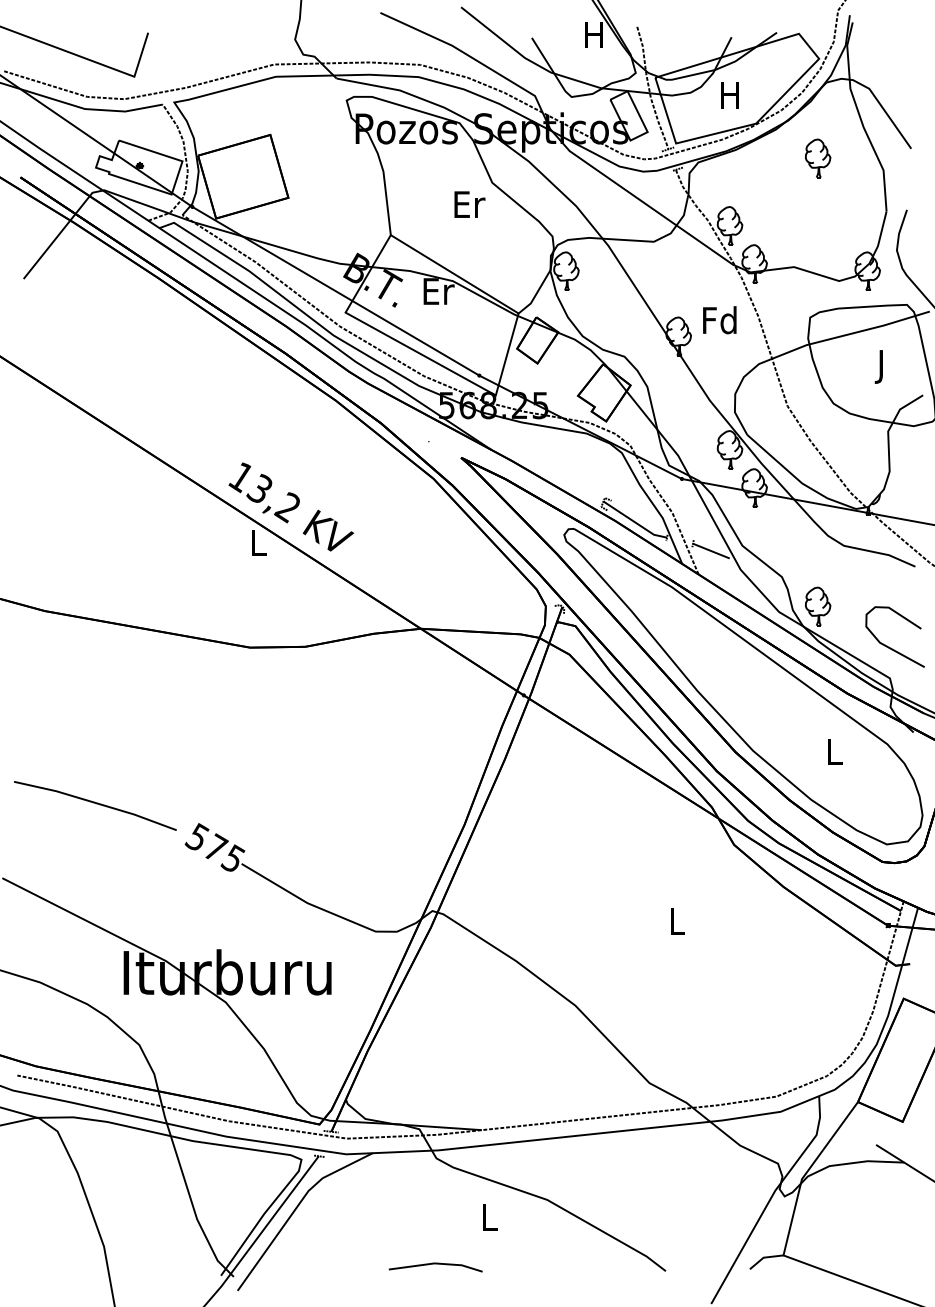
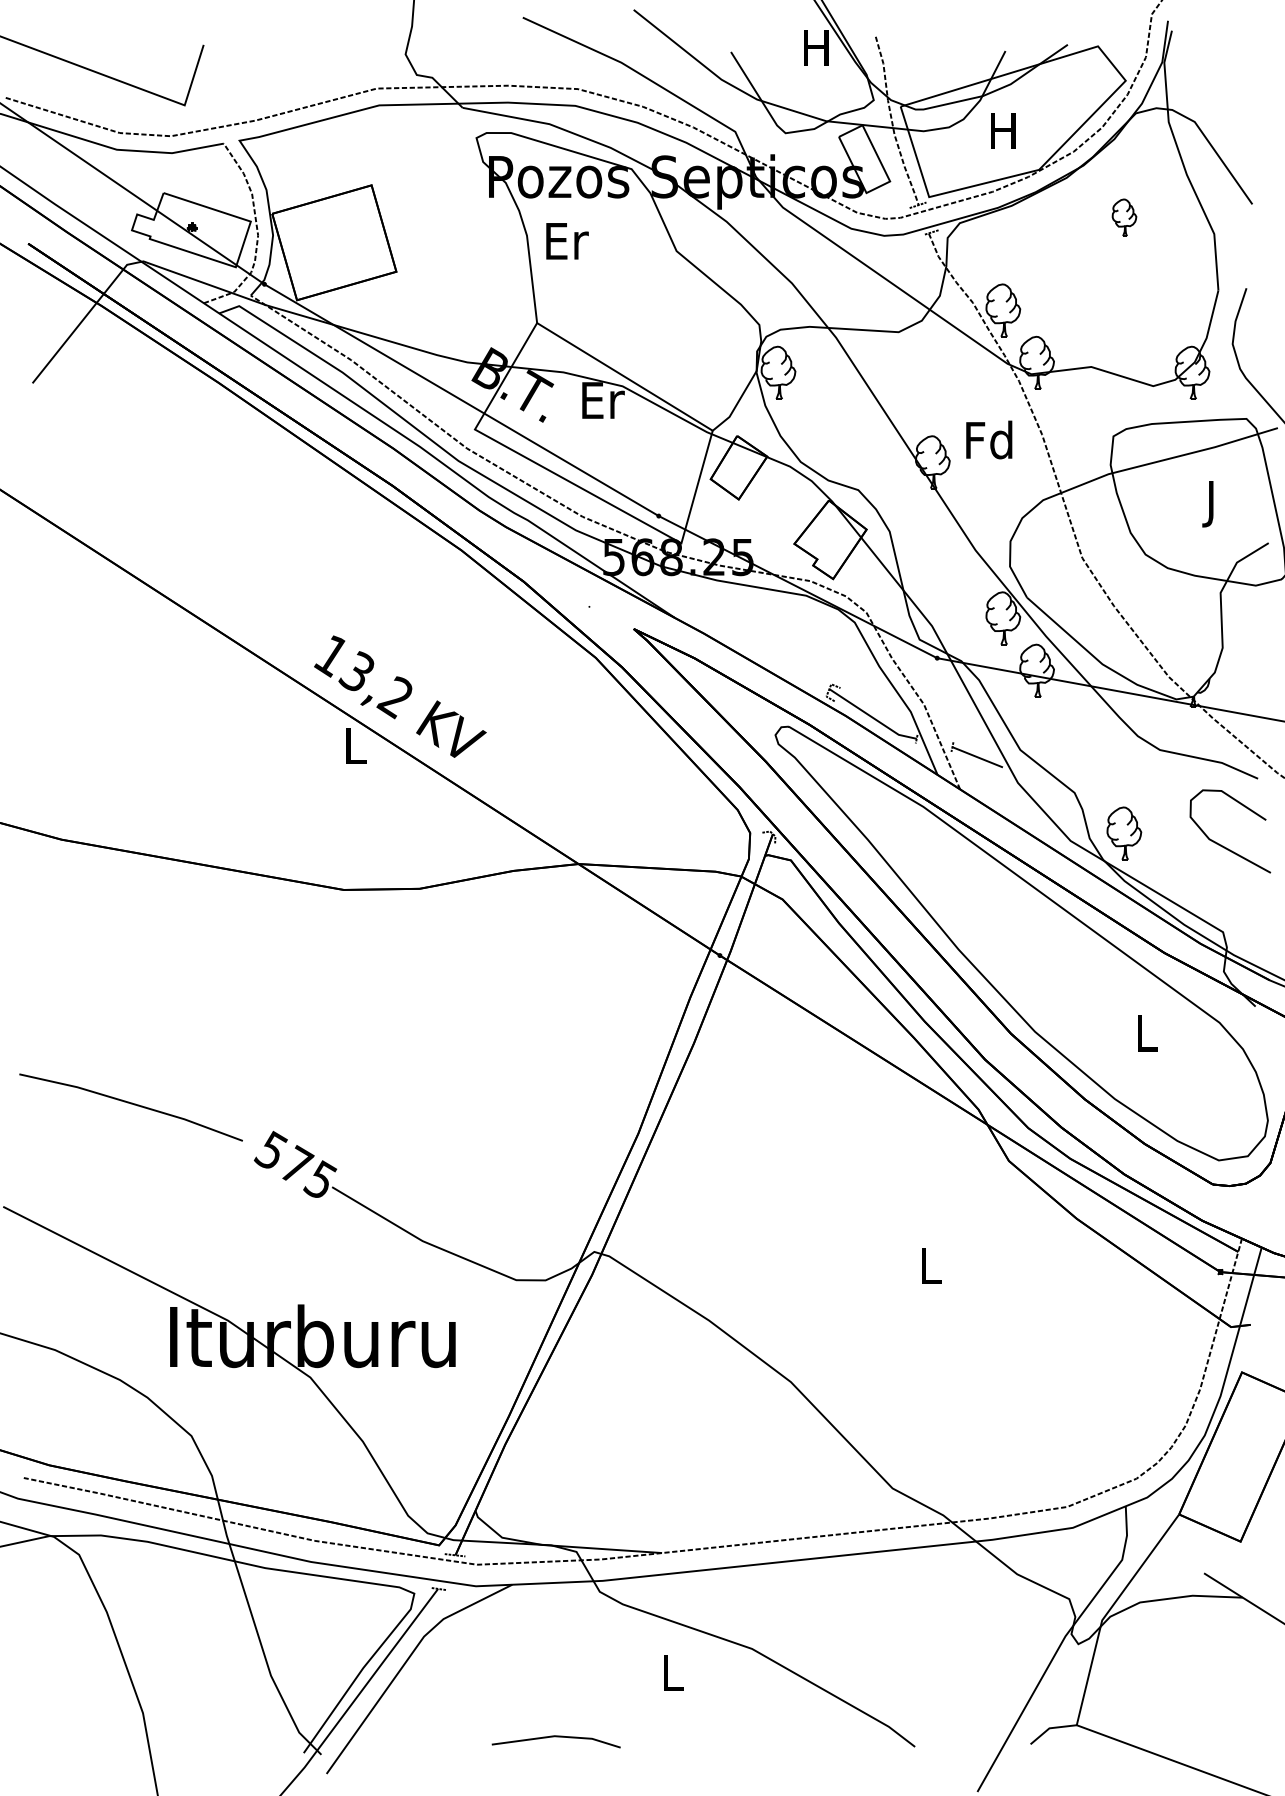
part: (818, 158) -> (1124, 217), size x0.7
text: (469, 204) -> (566, 241), moved
curve: (889, 646) -> (1222, 844), moved
line: (435, 1264) -> (555, 1737), moved

